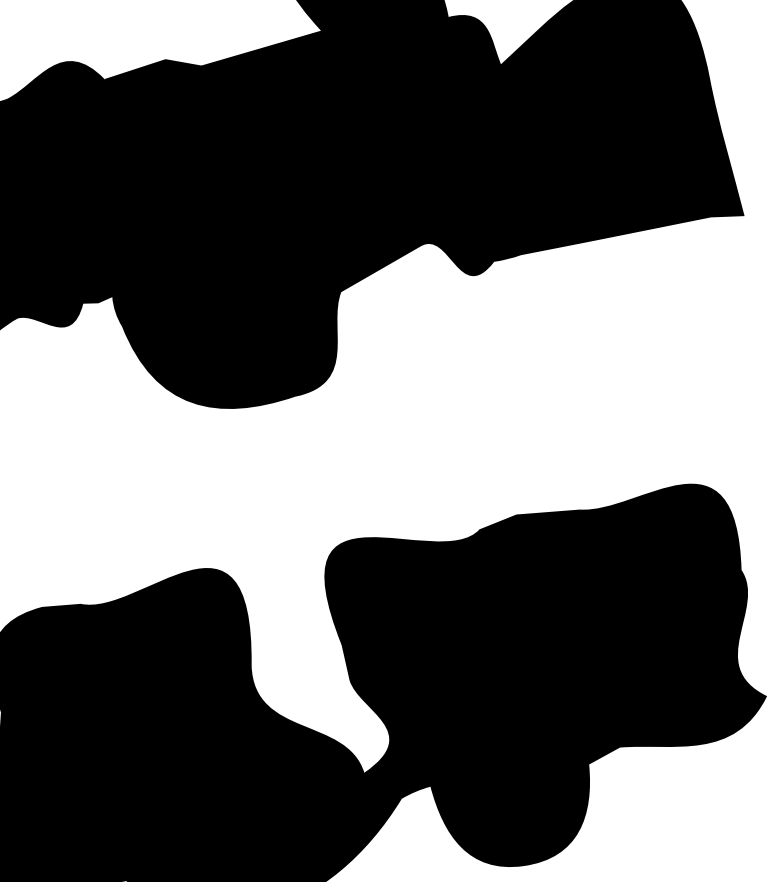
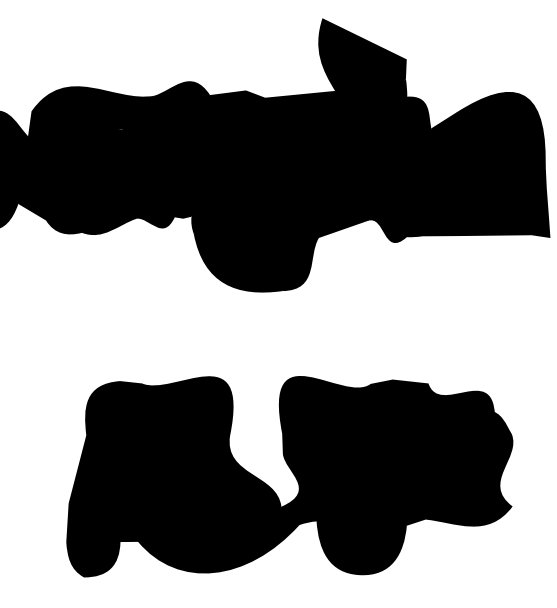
fill: (660, 535) -> (470, 406), removed

